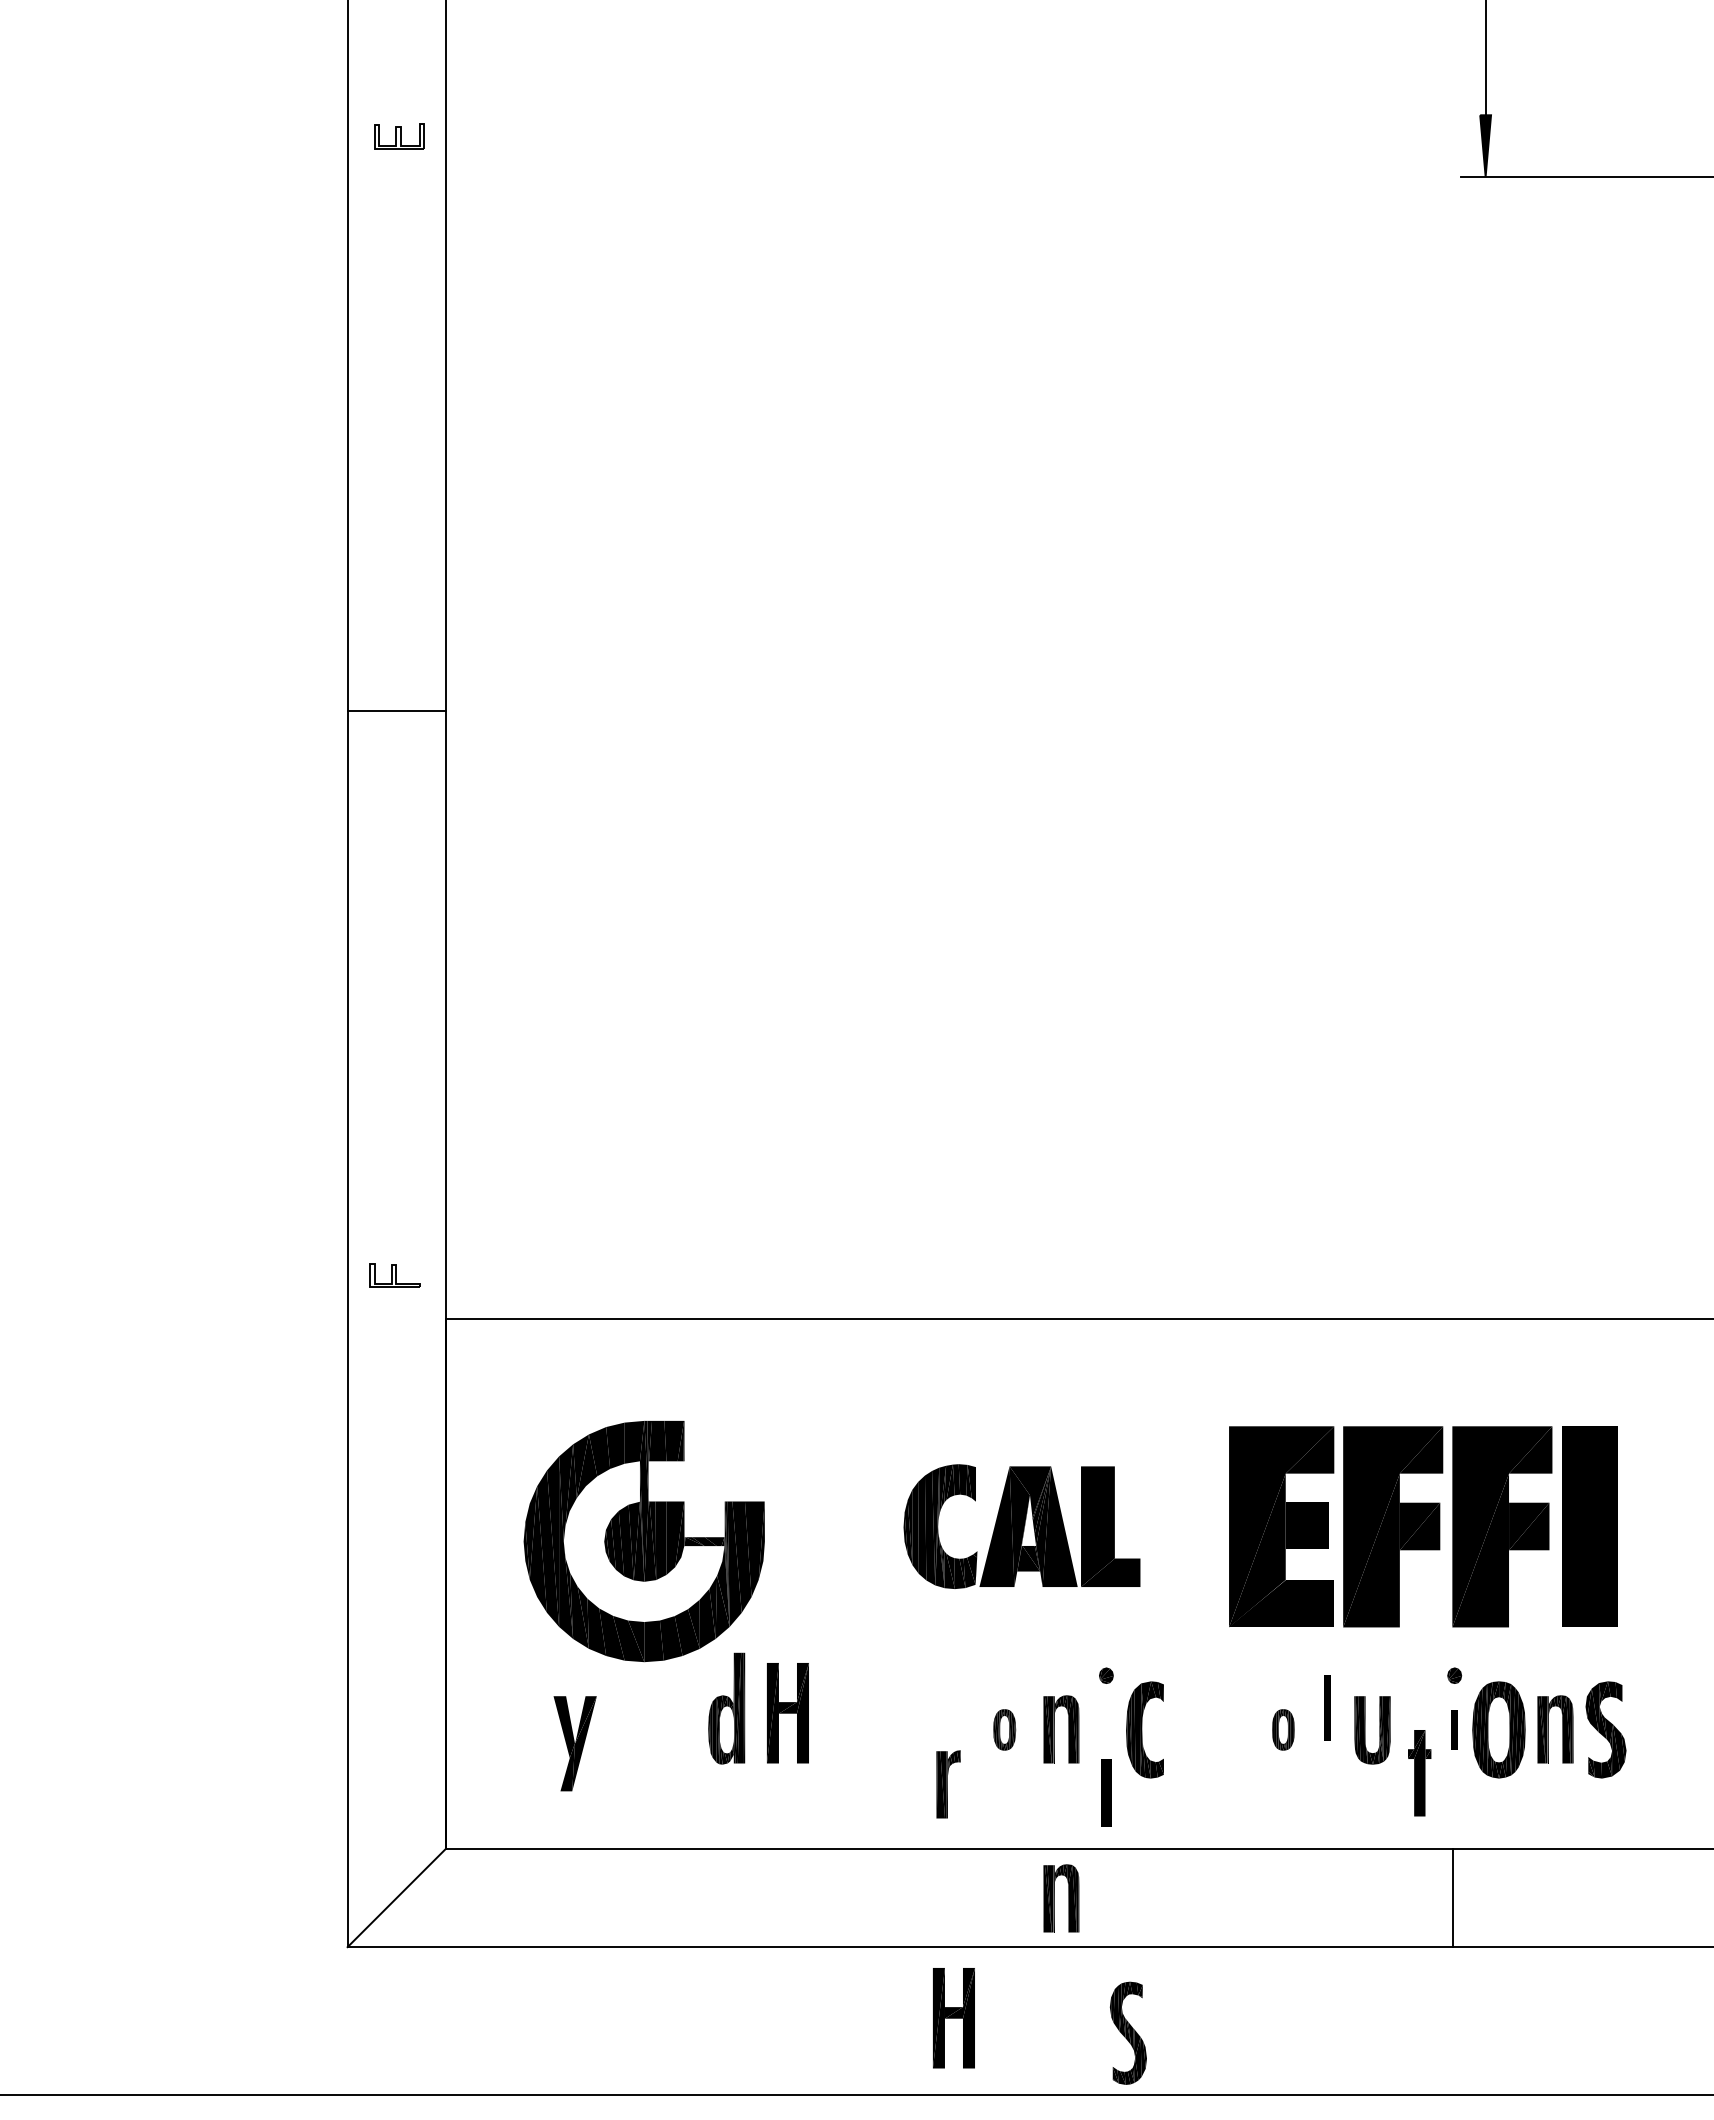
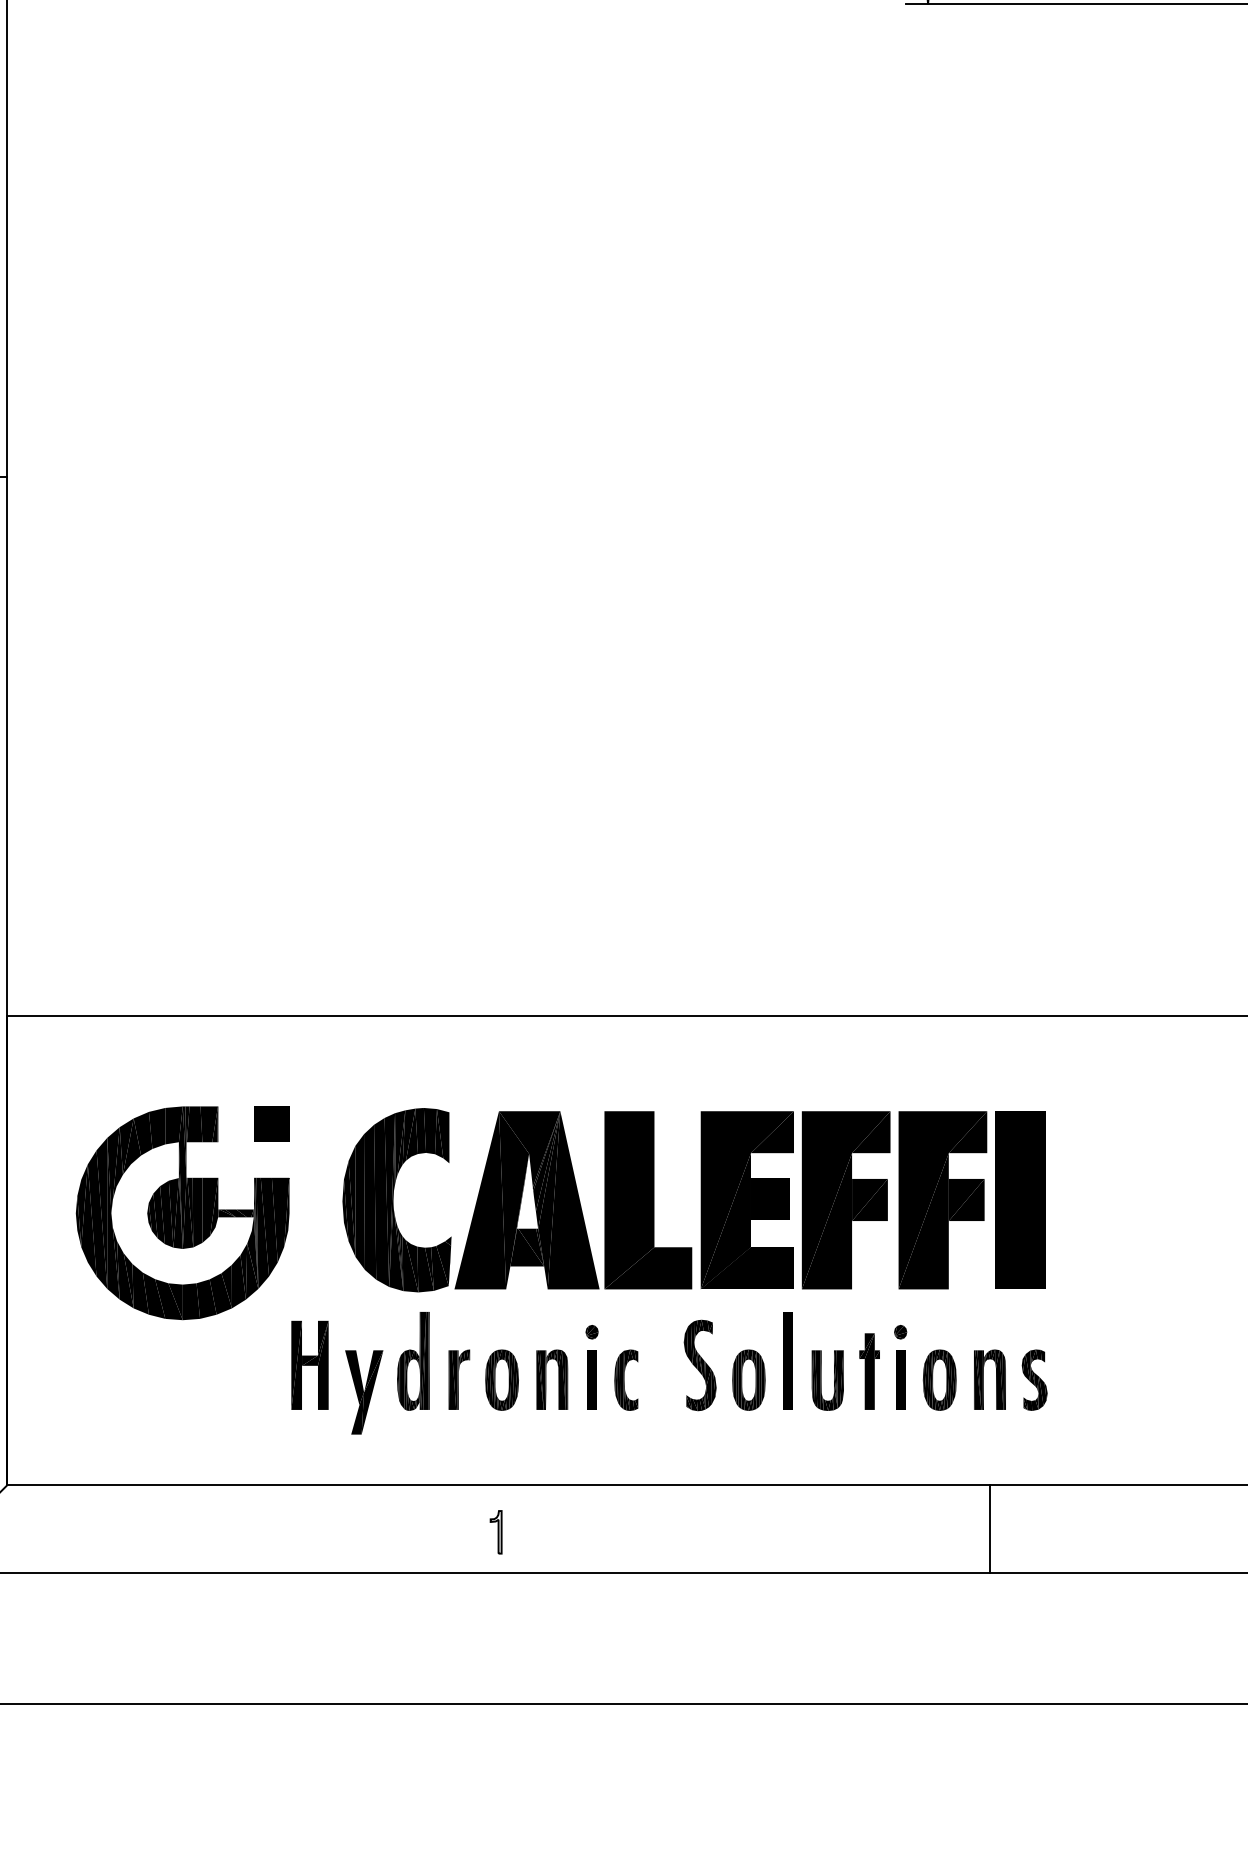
part: (744, 1440) -> (271, 1123), added
part: (1021, 1526) -> (516, 1199), size x1.67
part: (726, 1708) -> (413, 1361), moved
part: (1327, 1708) -> (787, 1361), size x1.67
part: (1004, 1729) -> (501, 1379), size x1.67
part: (1144, 1729) -> (625, 1379), size x0.71
part: (1283, 1729) -> (749, 1379), size x1.67
part: (1454, 1729) -> (900, 1379), size x1.67
part: (1498, 1729) -> (939, 1379), size x0.71
part: (1605, 1729) -> (1034, 1379), size x0.71
part: (574, 1743) -> (363, 1392), moved
part: (1419, 1773) -> (869, 1371), moved
part: (948, 1784) -> (459, 1379), moved
part: (1106, 1792) -> (592, 1379), moved
line: (1453, 1897) -> (989, 1528), moved
part: (1054, 1898) -> (546, 1529), removed
part: (998, 1901) -> (496, 1532), added
part: (953, 2018) -> (456, 1635), removed
part: (1127, 2032) -> (699, 1364), moved

